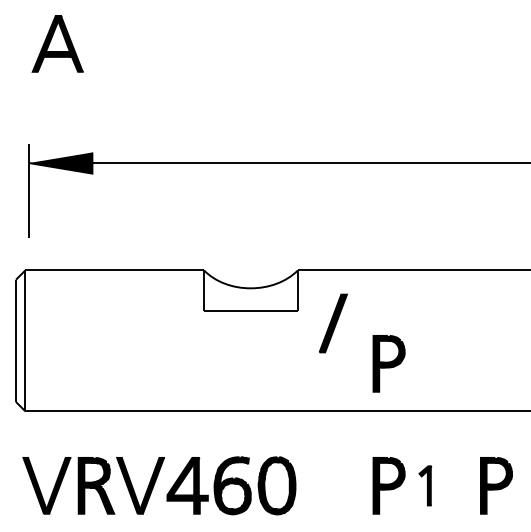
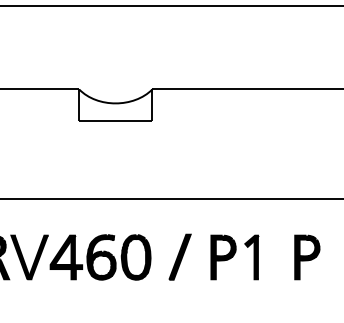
part: (333, 323) -> (180, 257), moved
part: (388, 363) -> (223, 162), removed
part: (425, 485) -> (251, 257), size x1.43

